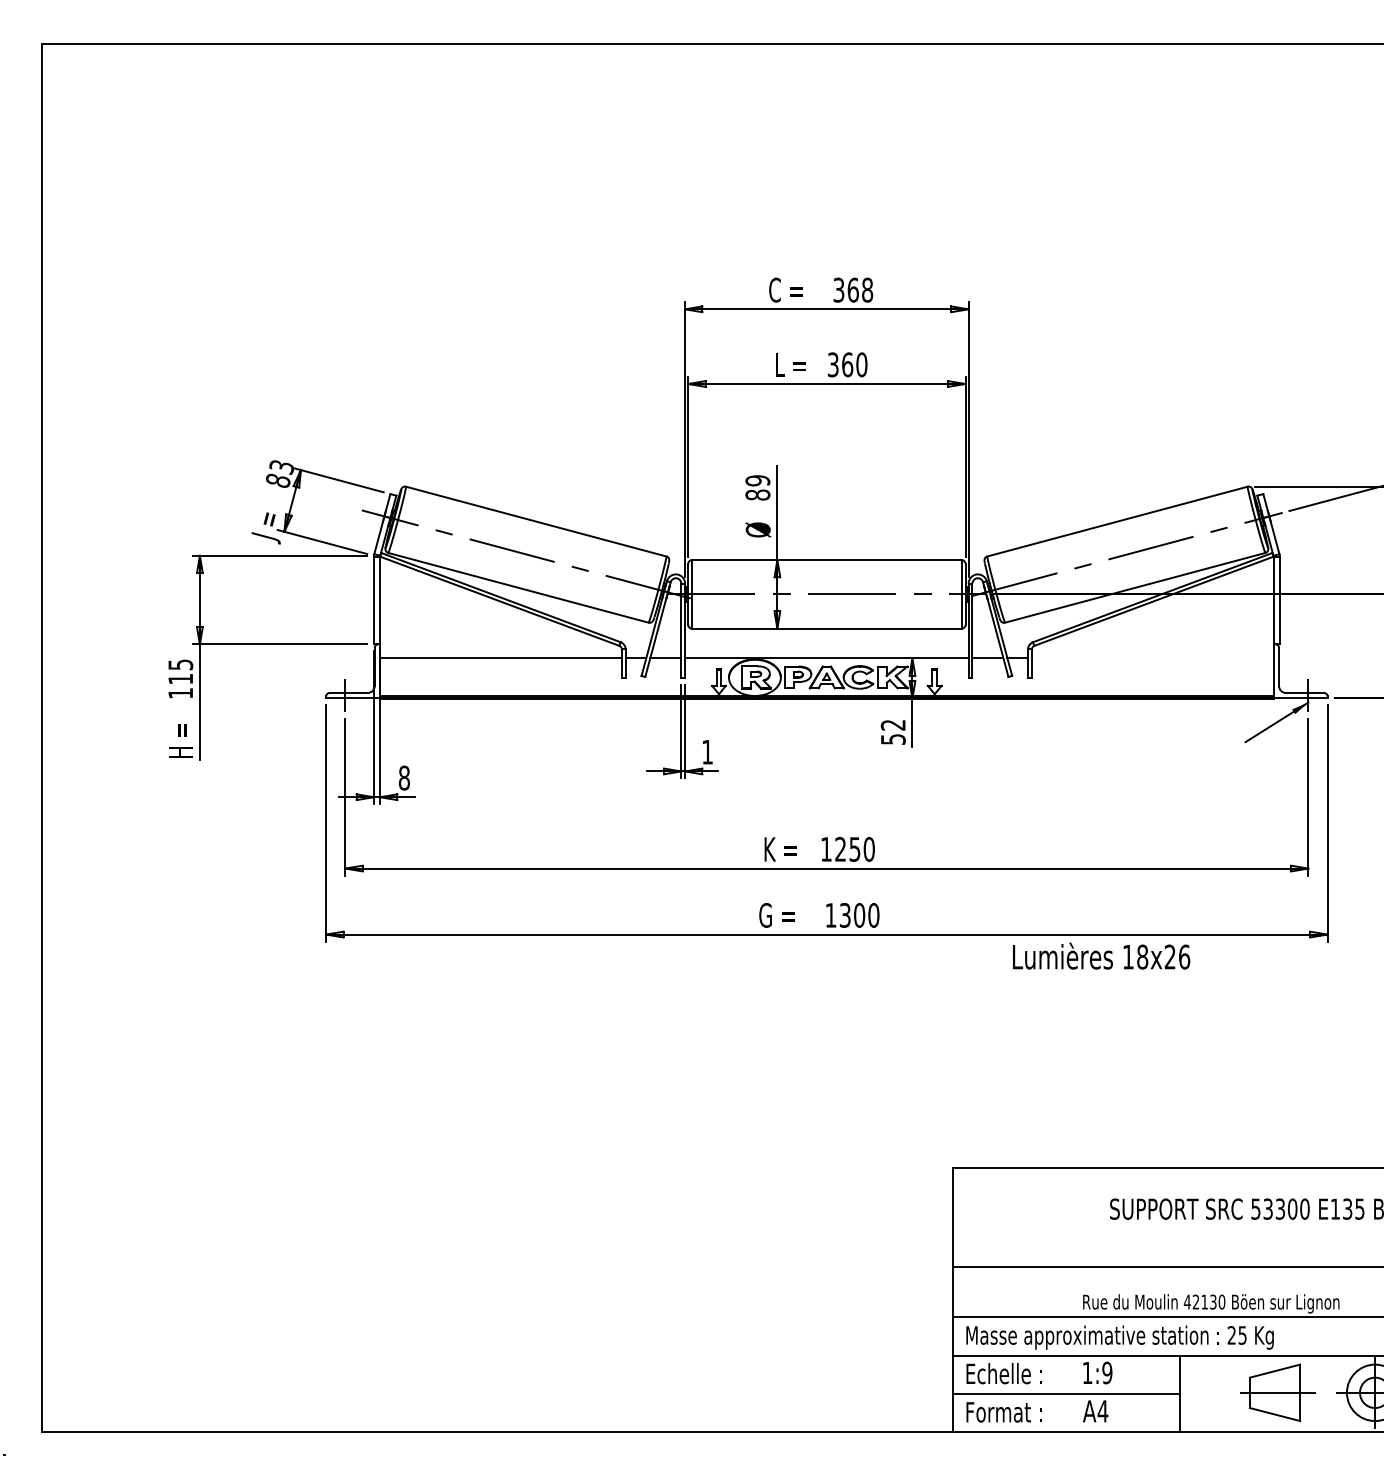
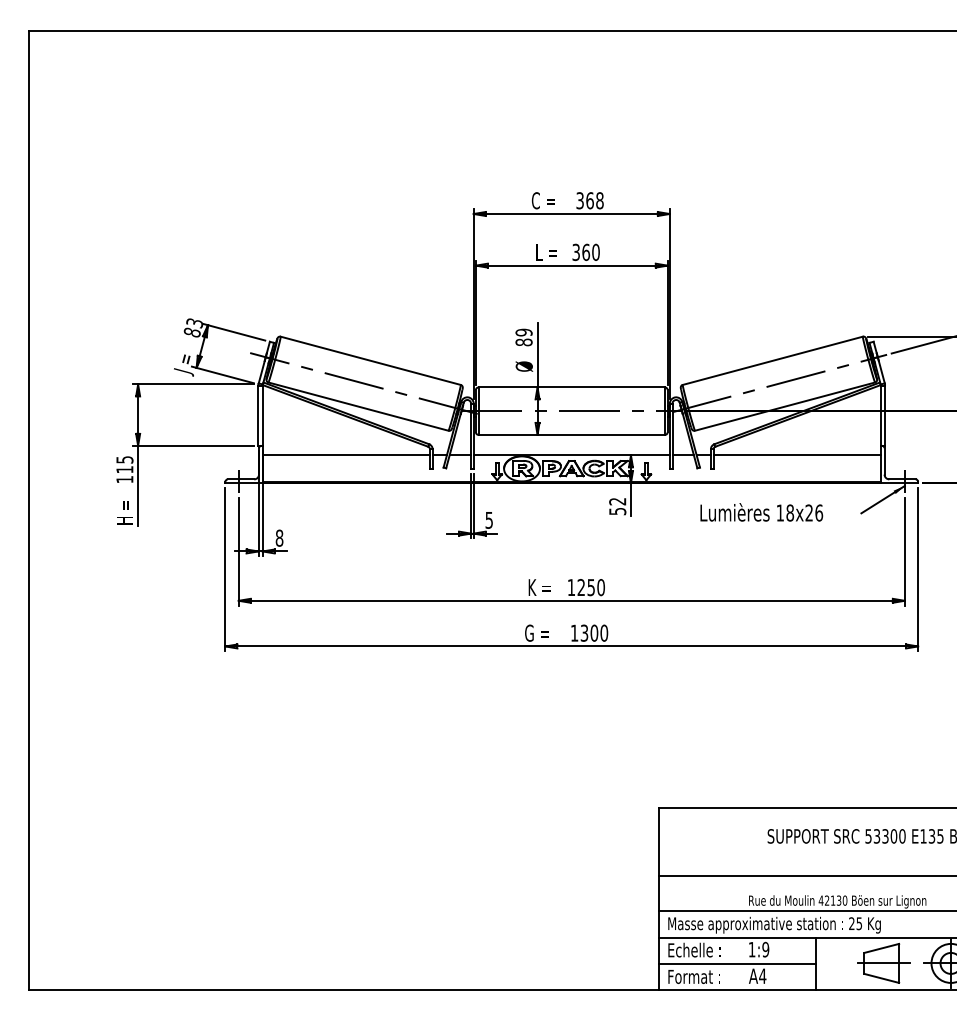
line: (1151, 658) -> (796, 455), added
text: (706, 752) -> (488, 520), 1 -> 5
text: (1101, 956) -> (761, 512), moved

